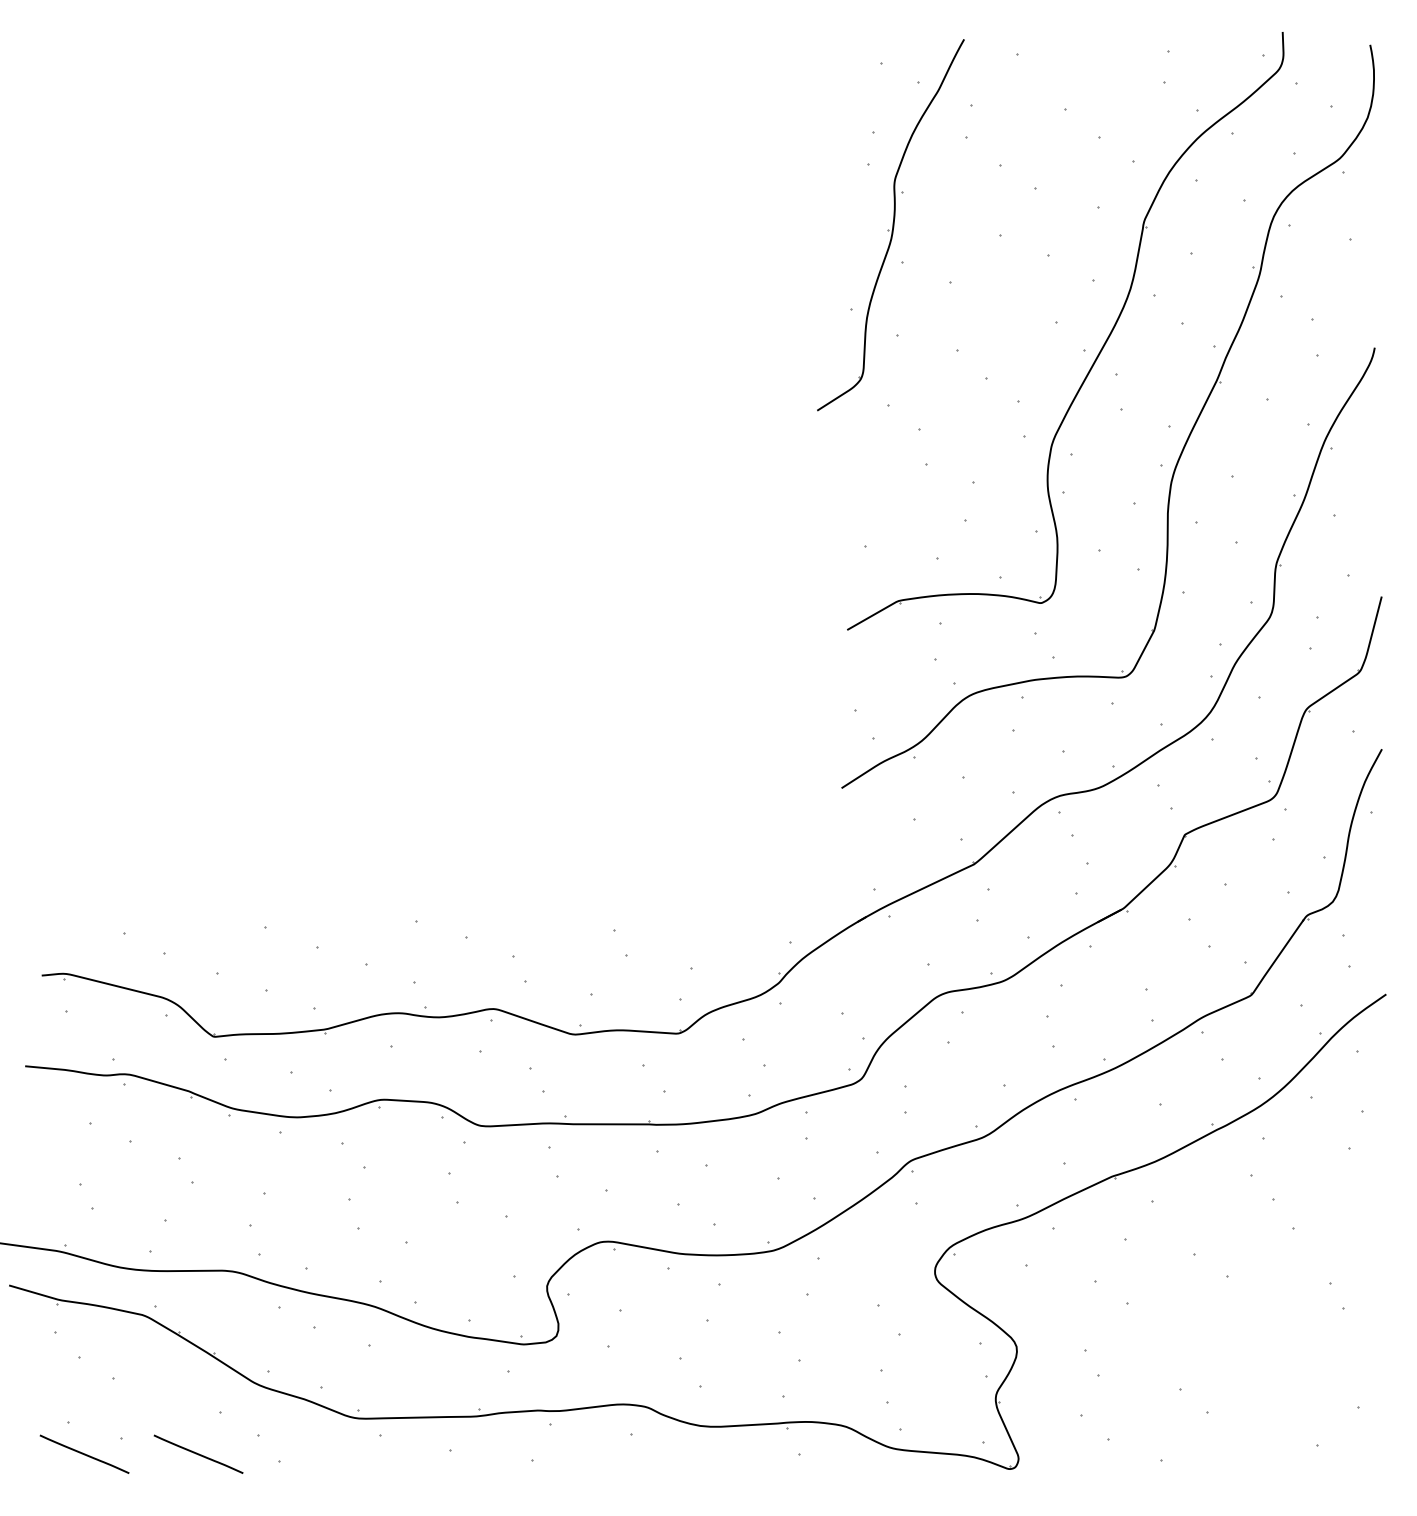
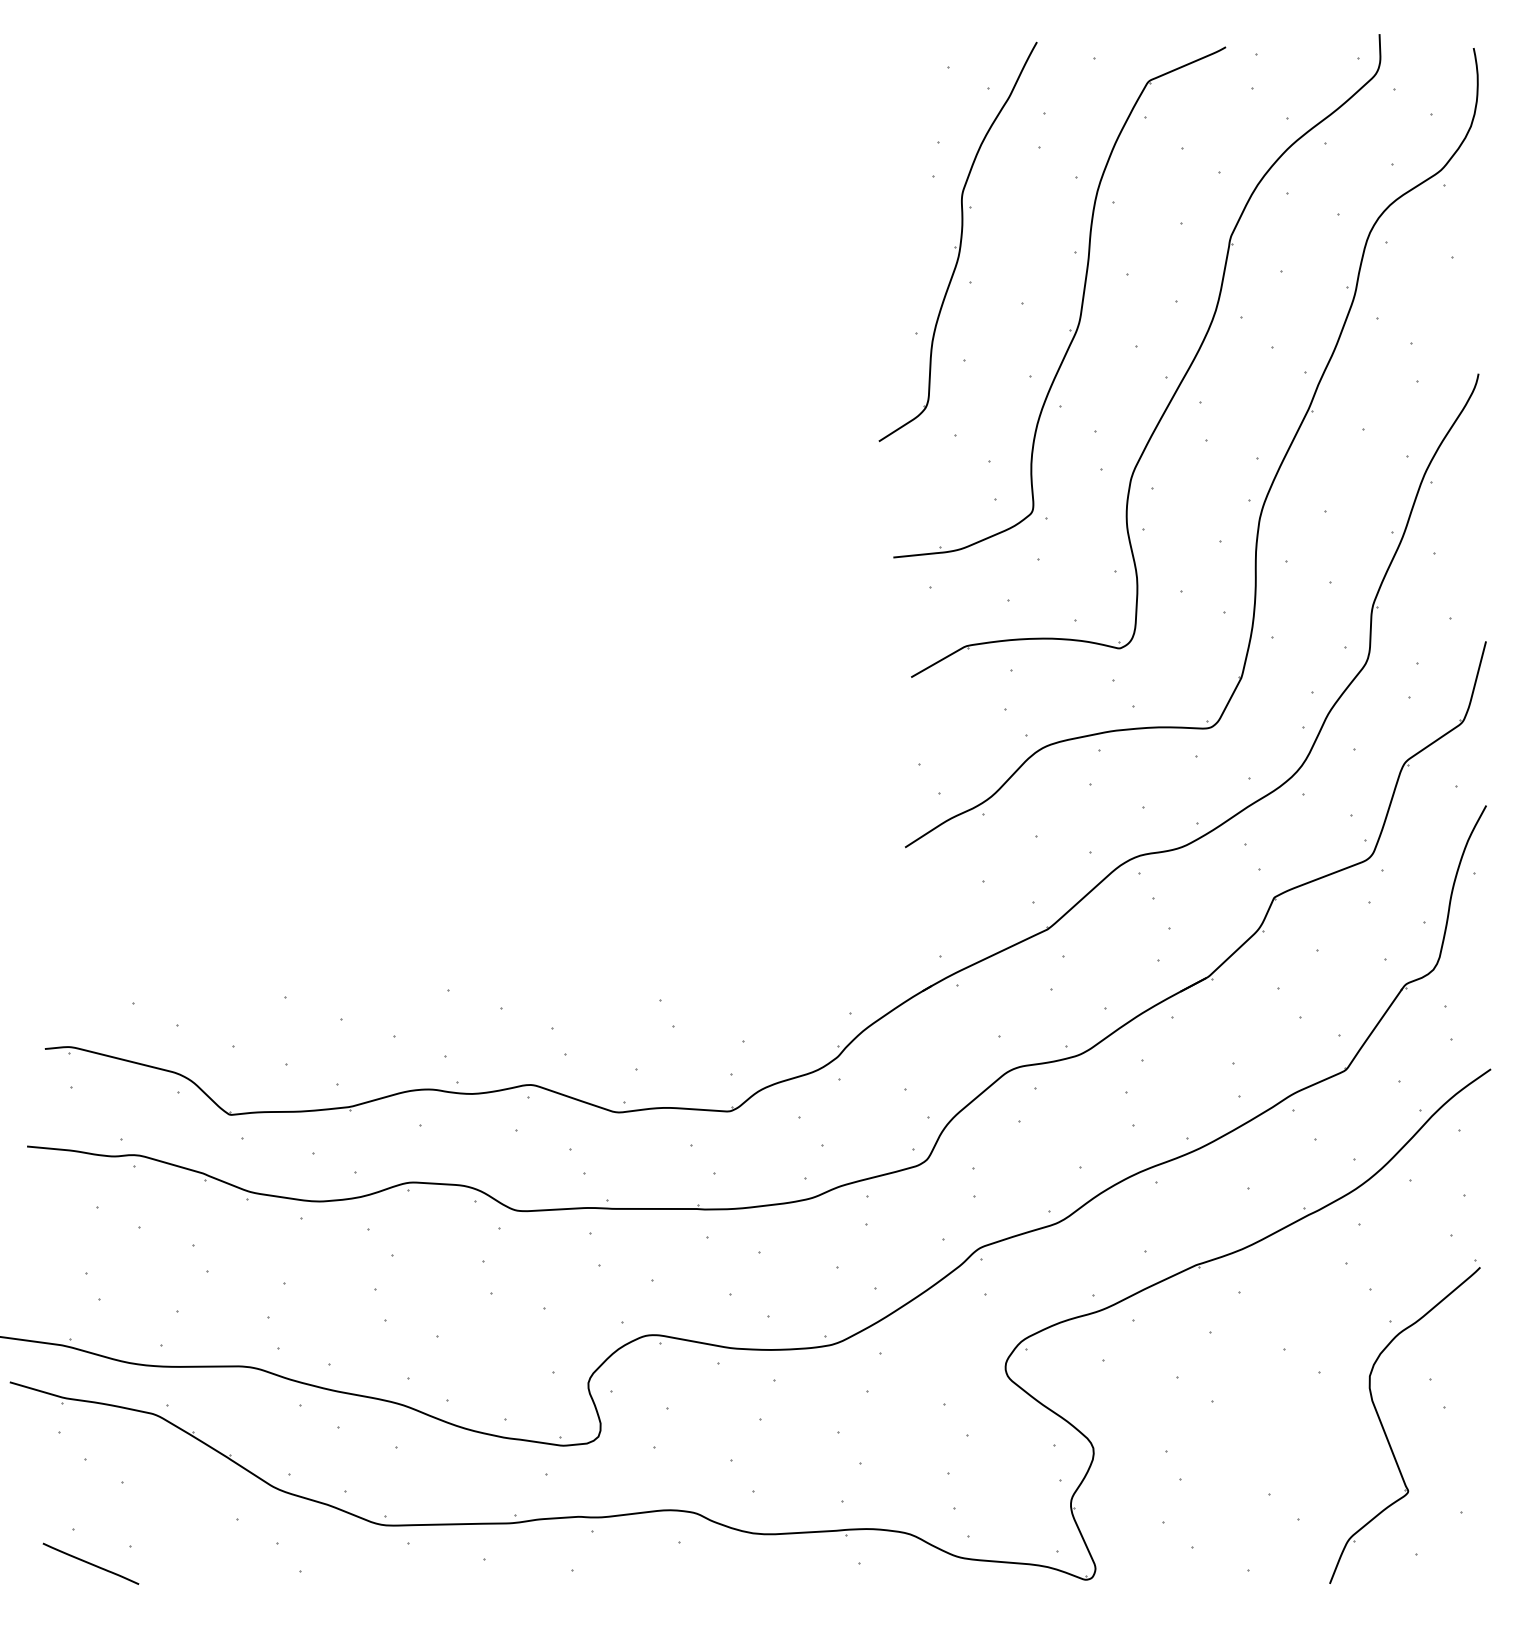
part: (1004, 287) -> (1080, 308), added
part: (1287, 1328) -> (1384, 1428), added
line: (198, 1453) -> (213, 1563), removed

